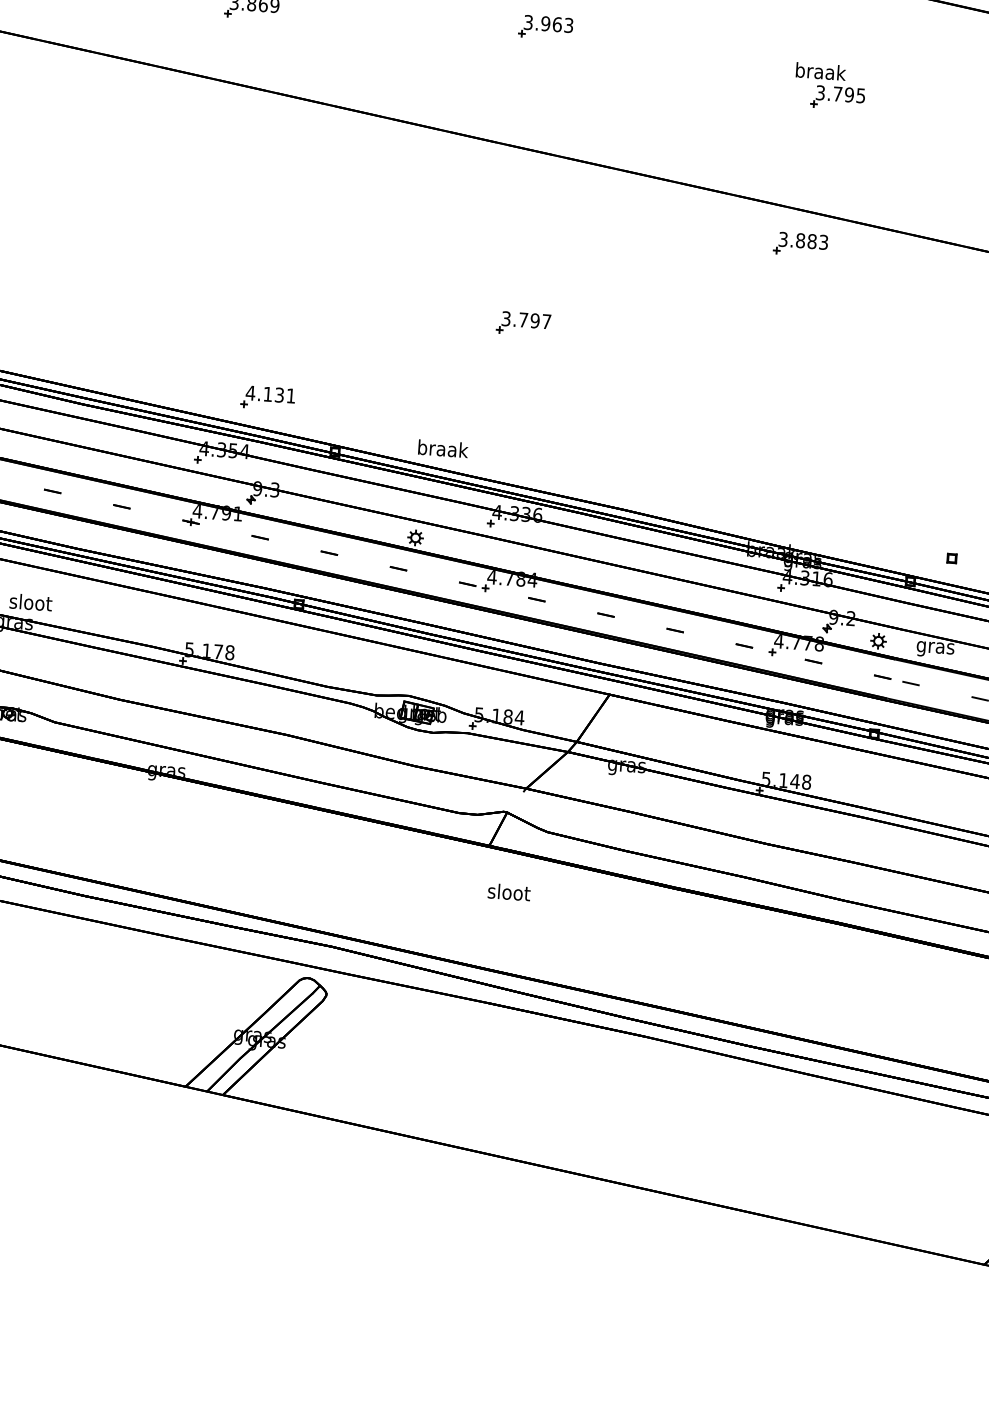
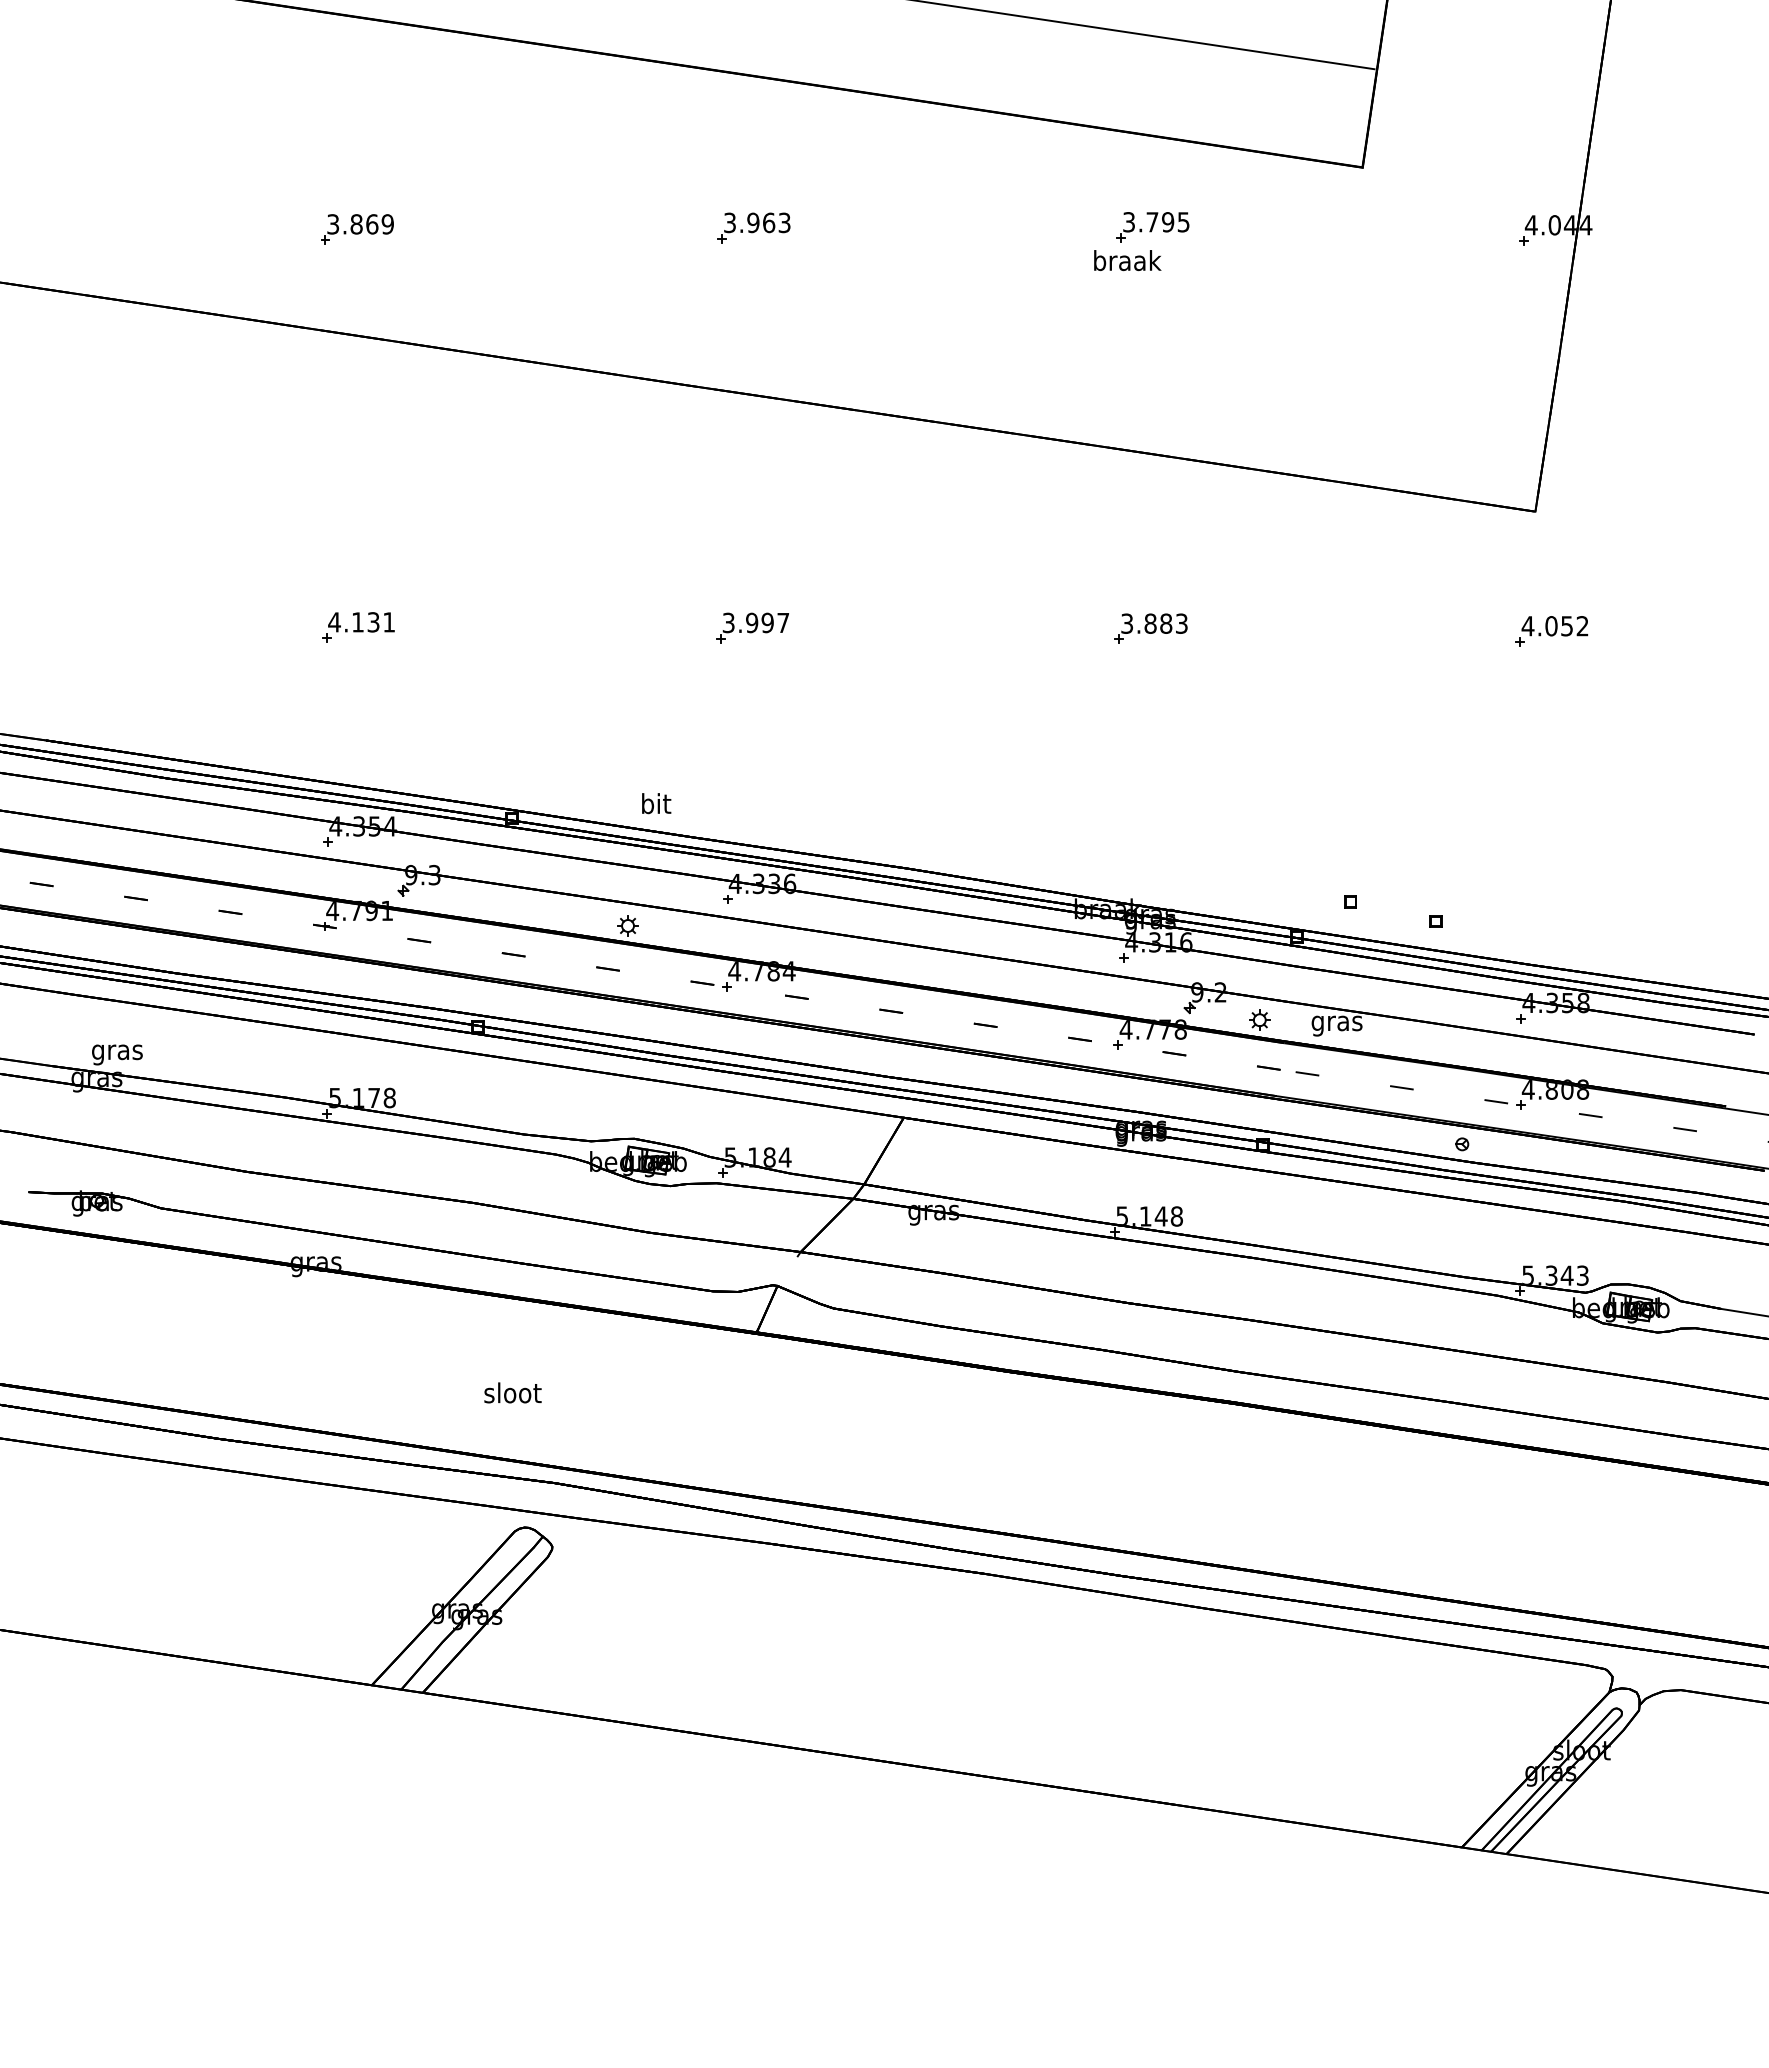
part: (837, 98) -> (1152, 227), moved
part: (800, 244) -> (1150, 628), moved
text: (523, 319) -> (752, 622), 3.797 -> 3.997
part: (268, 398) -> (358, 627), moved
text: (443, 448) -> (656, 803), braak -> bit
text: (30, 604) -> (117, 1052), sloot -> gras
text: (508, 891) -> (512, 1392), moved

